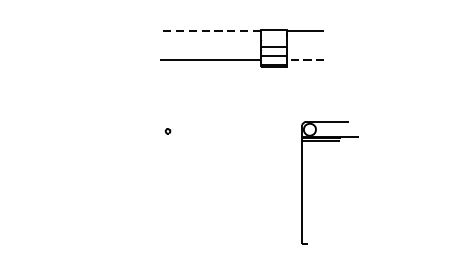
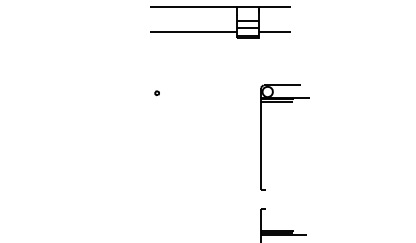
line: (210, 31) -> (193, 7), dashed -> solid
line: (305, 60) -> (274, 32), dashed -> solid
part: (302, 182) -> (261, 137), moved

